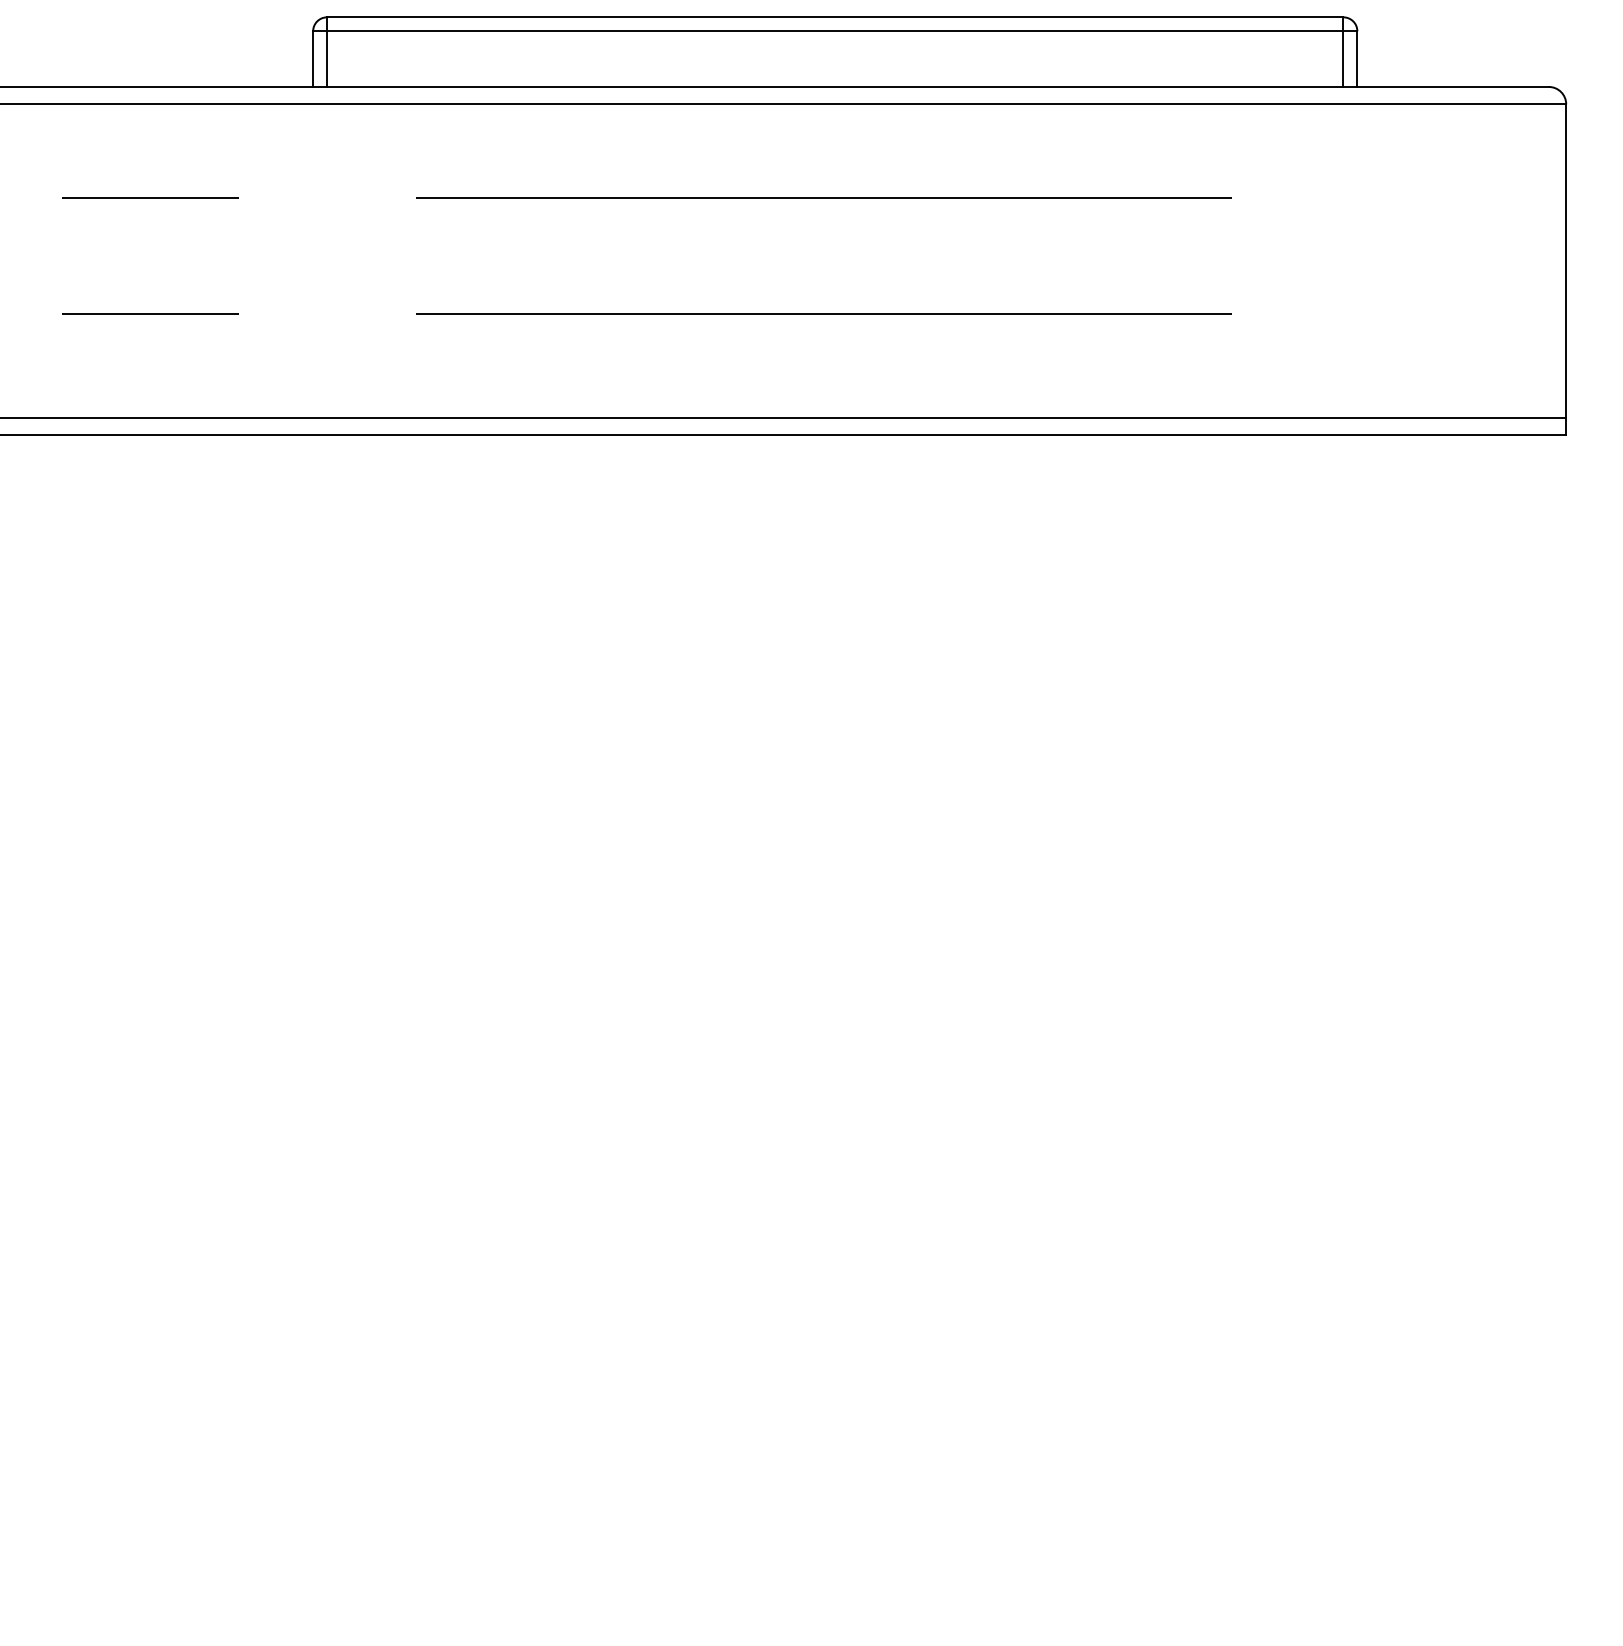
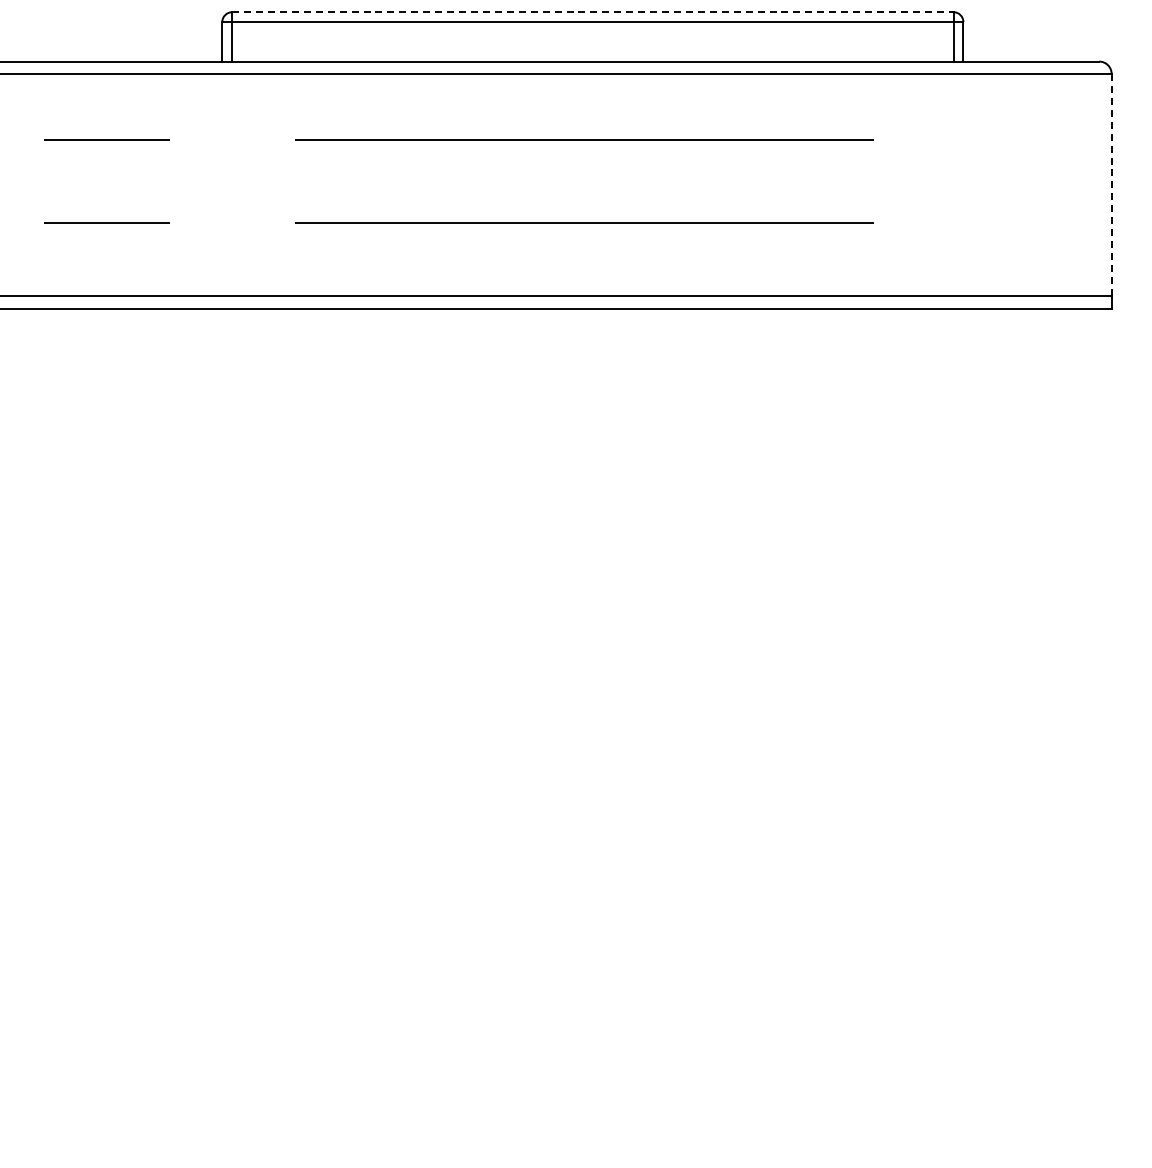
line: (834, 17) -> (592, 12), solid -> dashed
line: (1566, 261) -> (1111, 185), solid -> dashed

